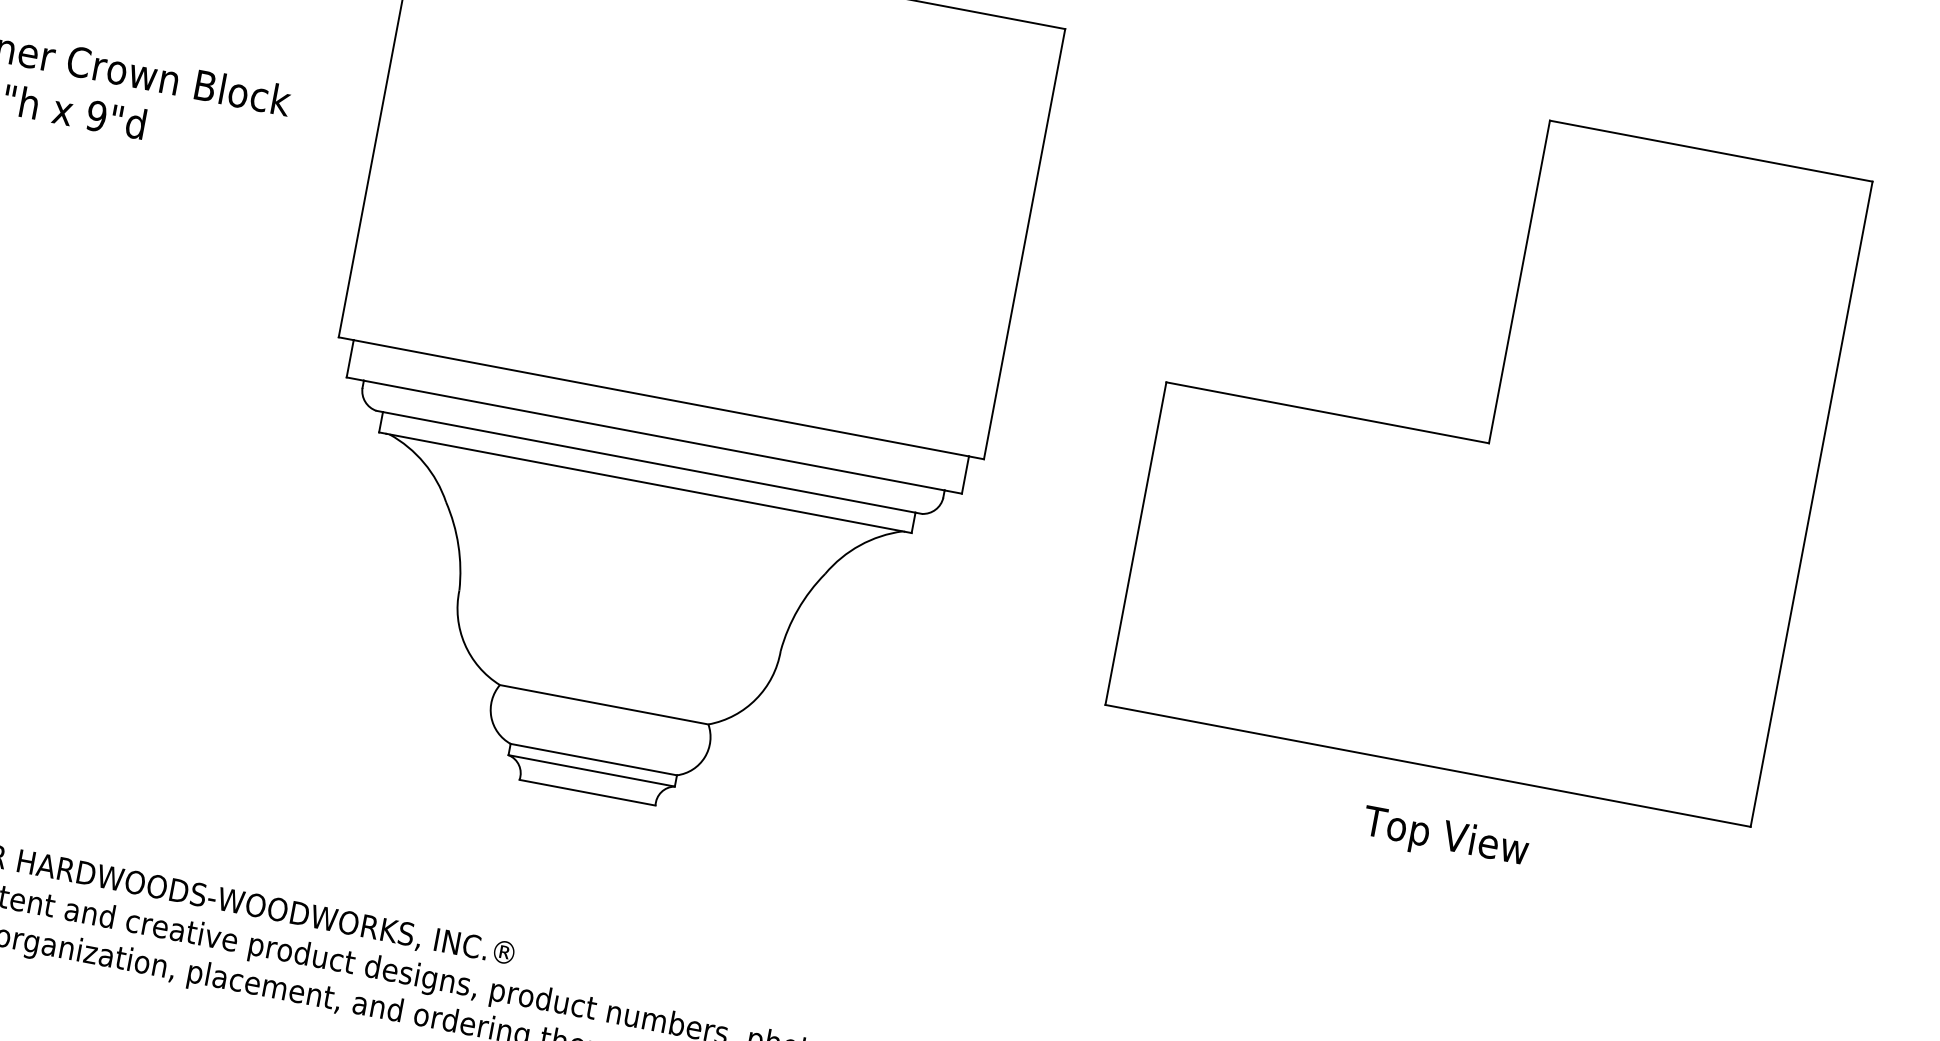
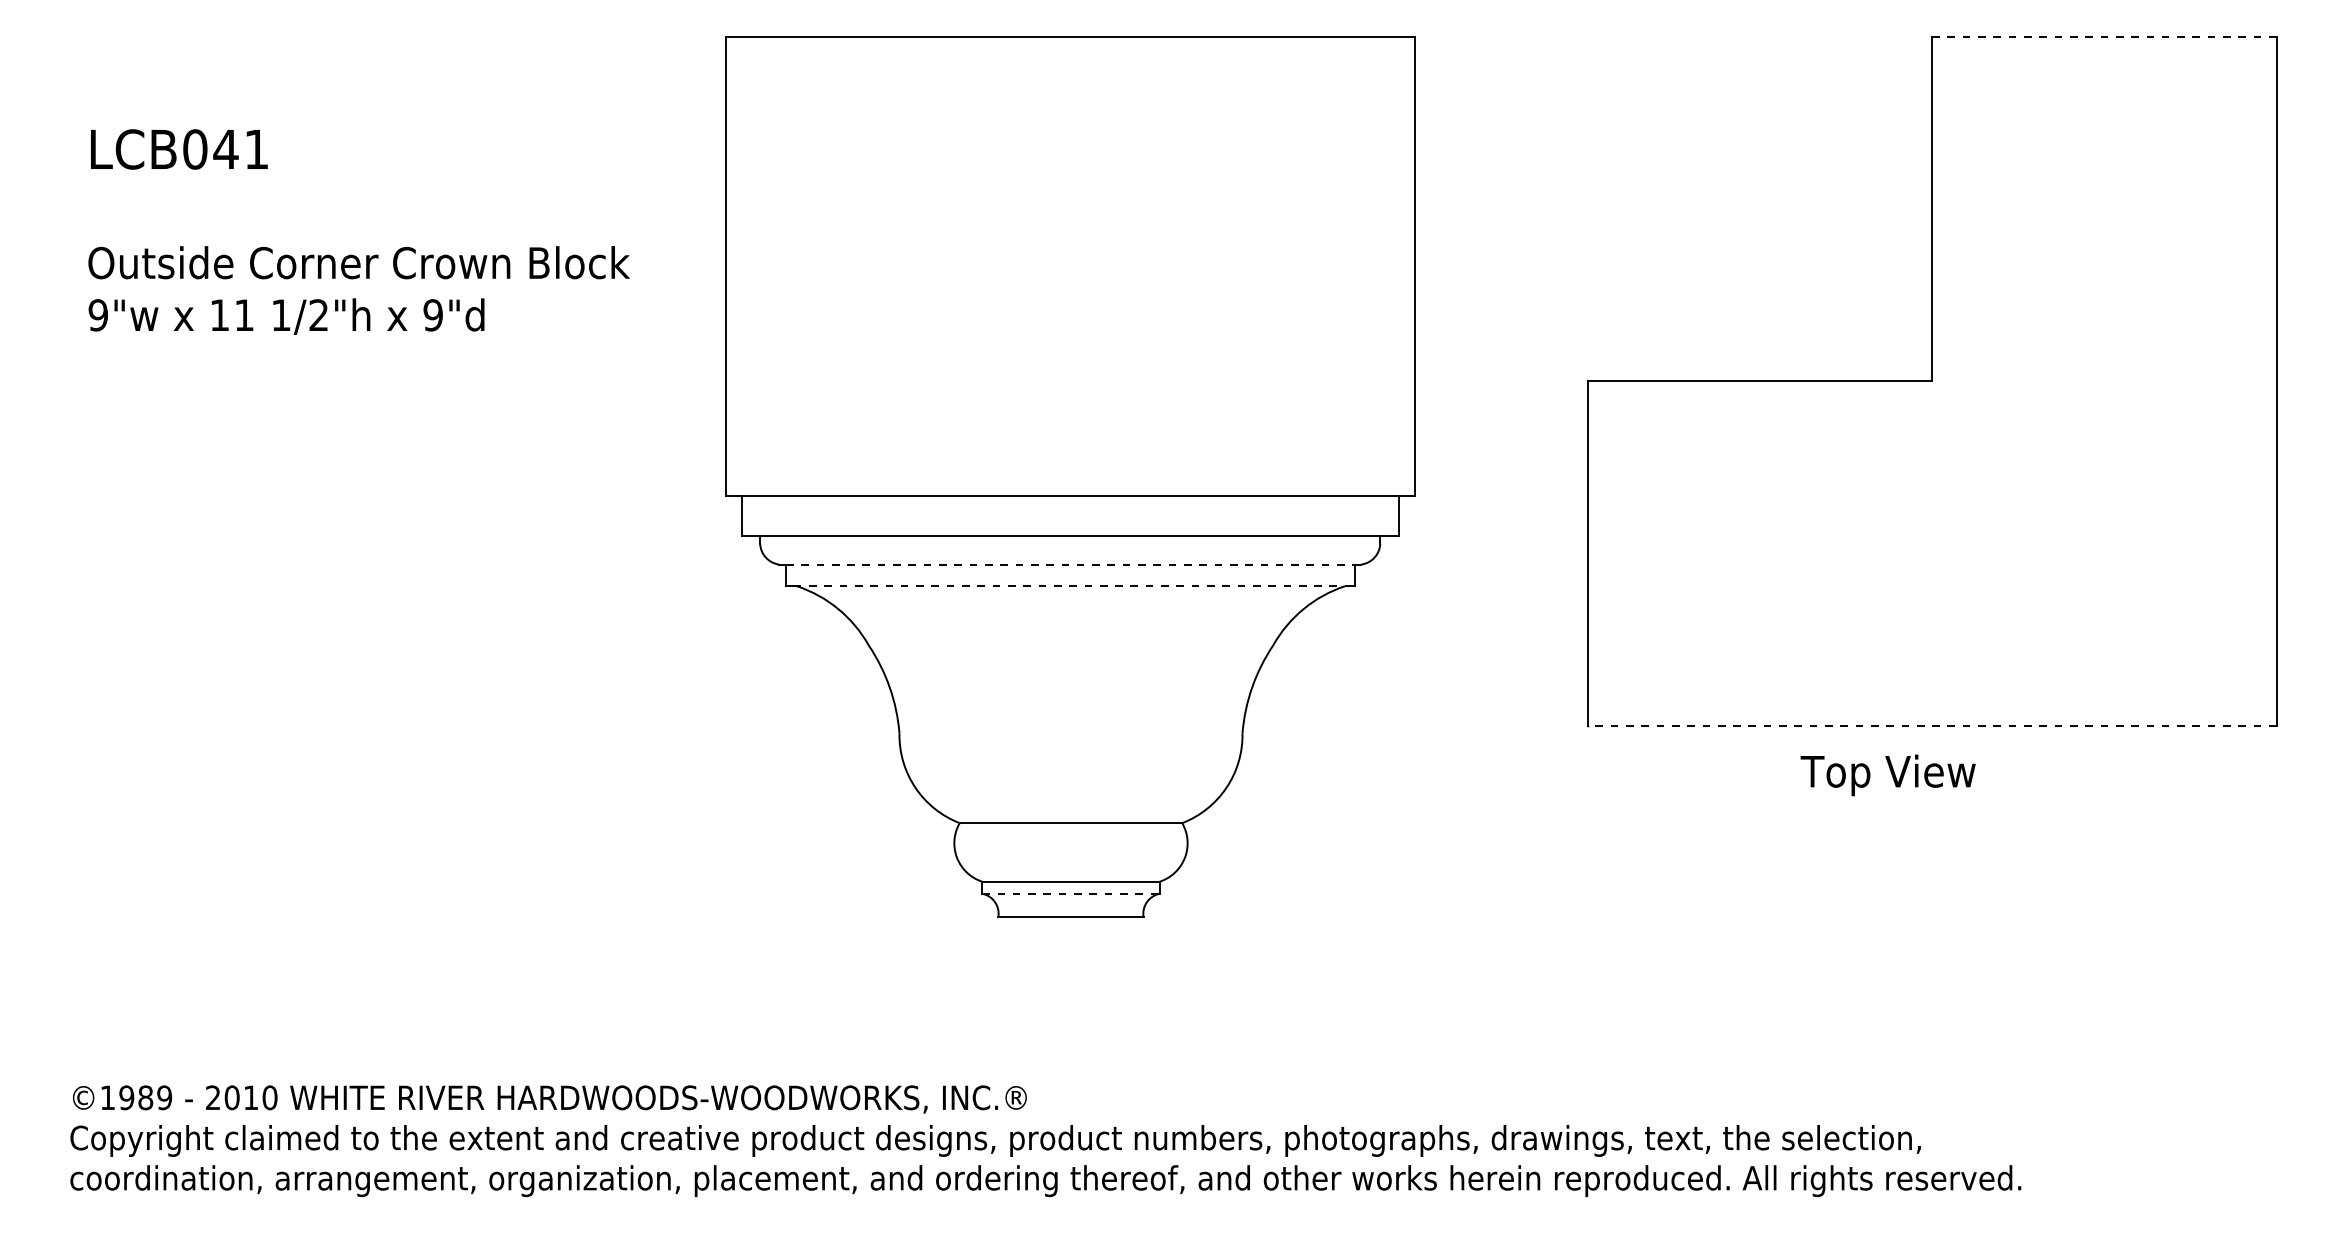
line: (1710, 150) -> (2103, 36), solid -> dashed
line: (649, 462) -> (1070, 564), solid -> dashed
line: (645, 483) -> (1070, 586), solid -> dashed
line: (1427, 765) -> (1931, 725), solid -> dashed
line: (591, 770) -> (1070, 893), solid -> dashed
text: (1444, 838) -> (1887, 775), moved

